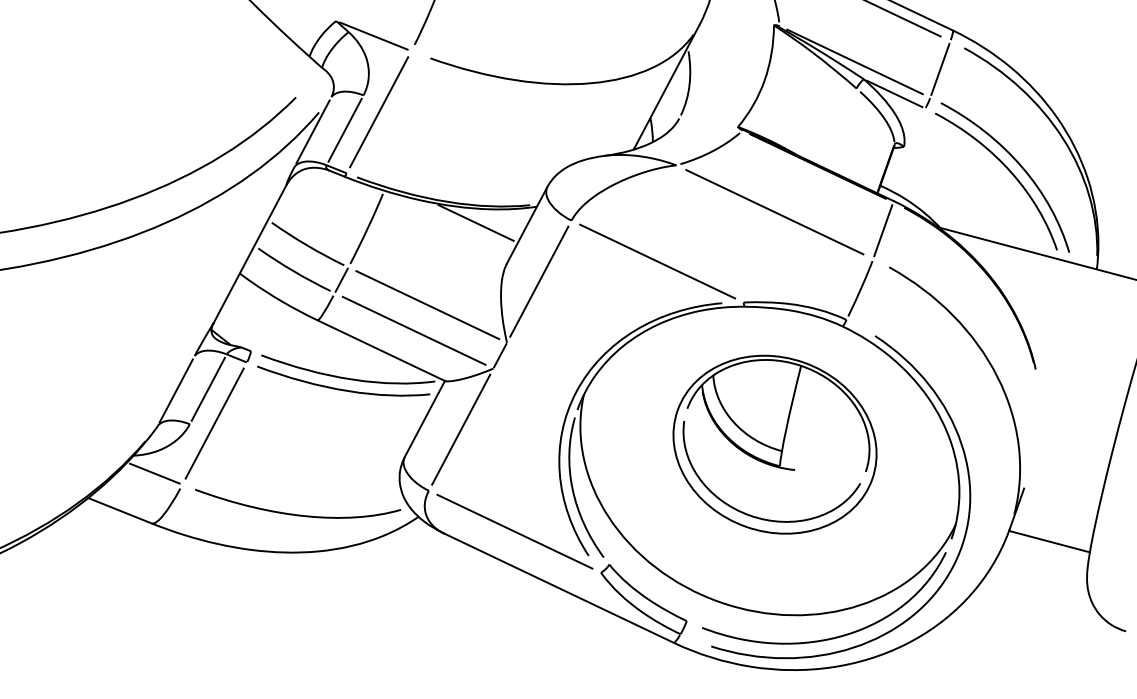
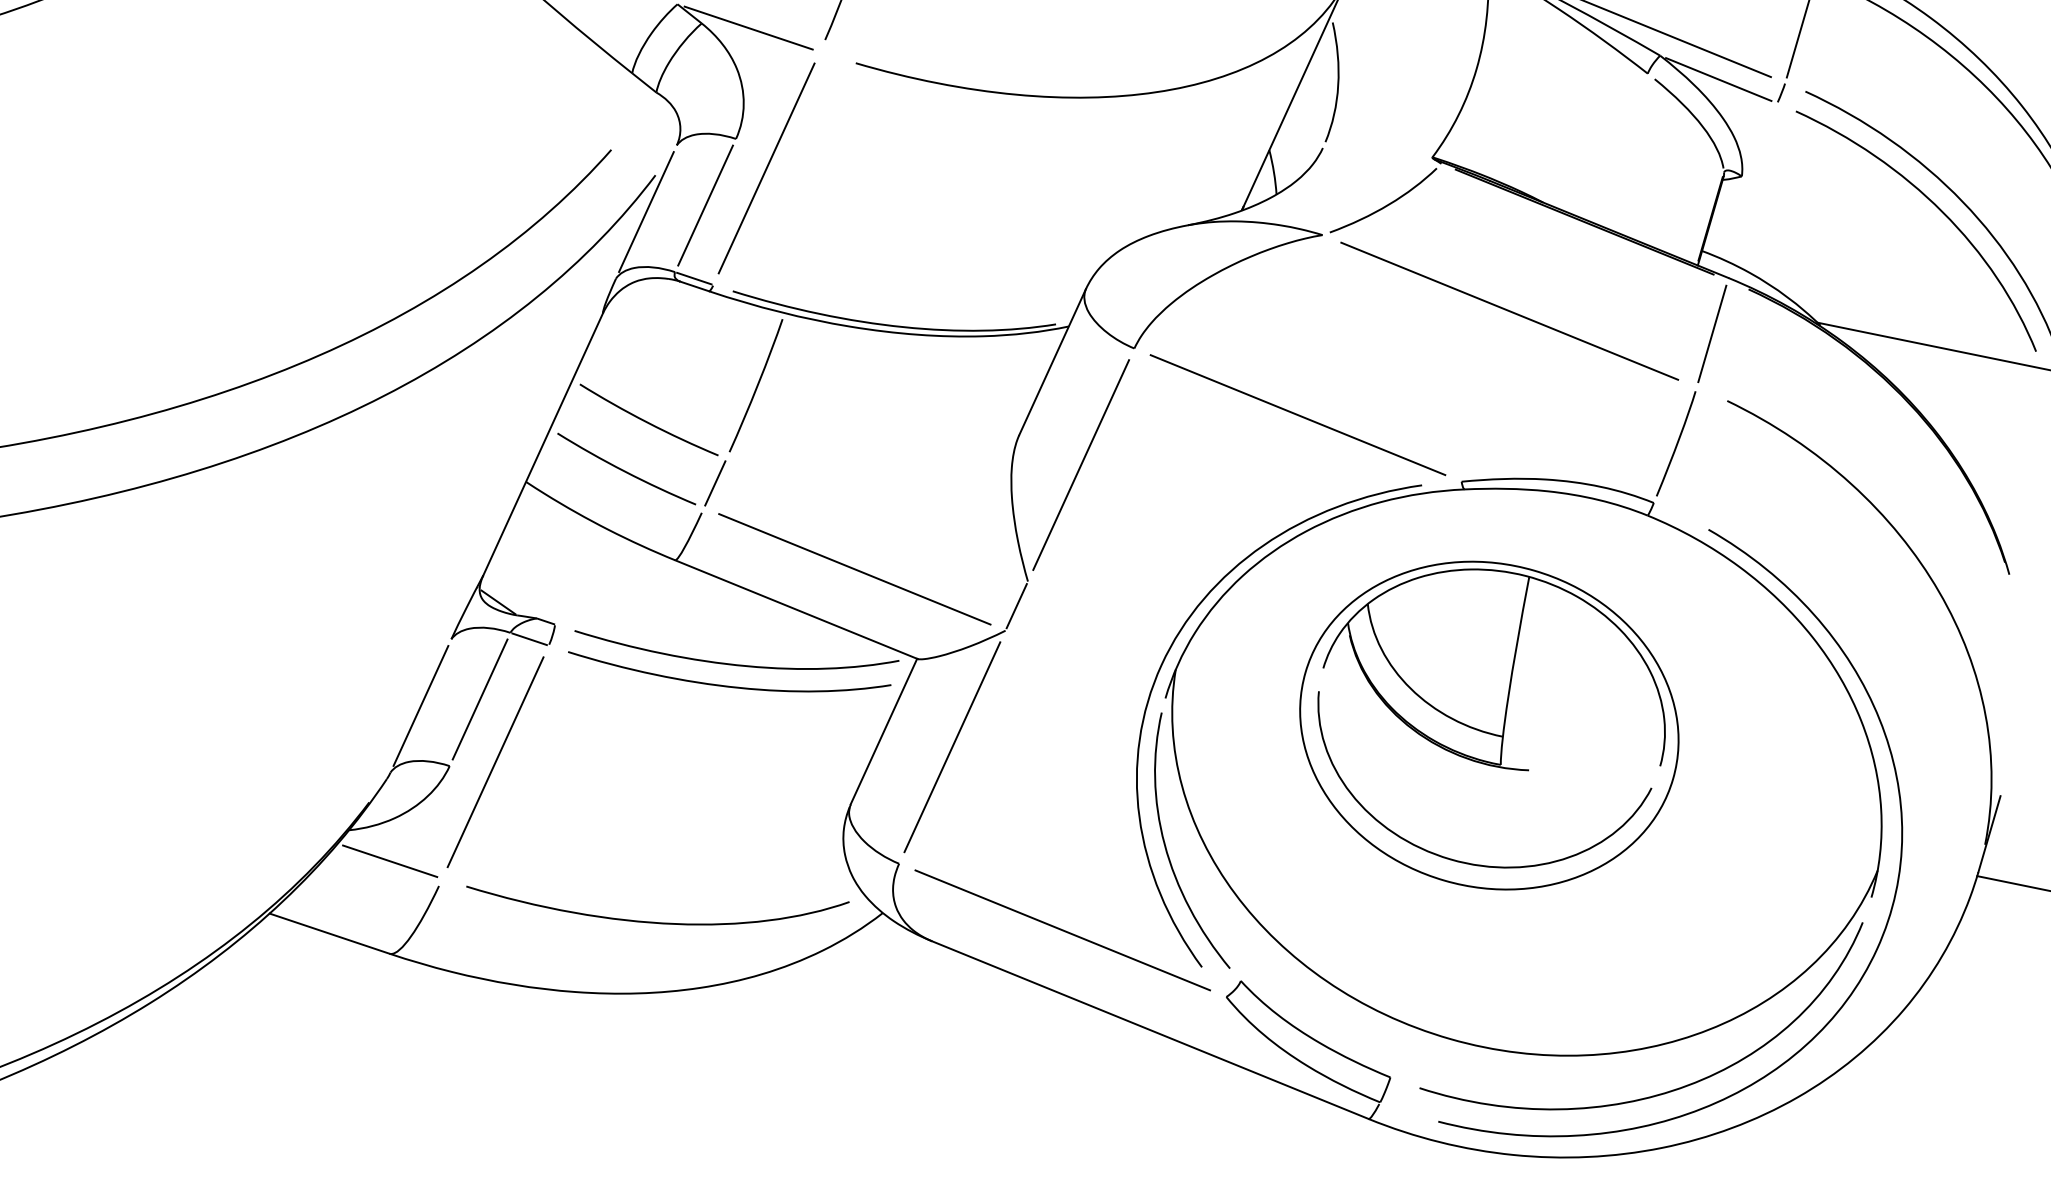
line: (475, 222) -> (956, 362), removed
line: (427, 305) -> (876, 520), removed
part: (774, 444) -> (1488, 725), moved

